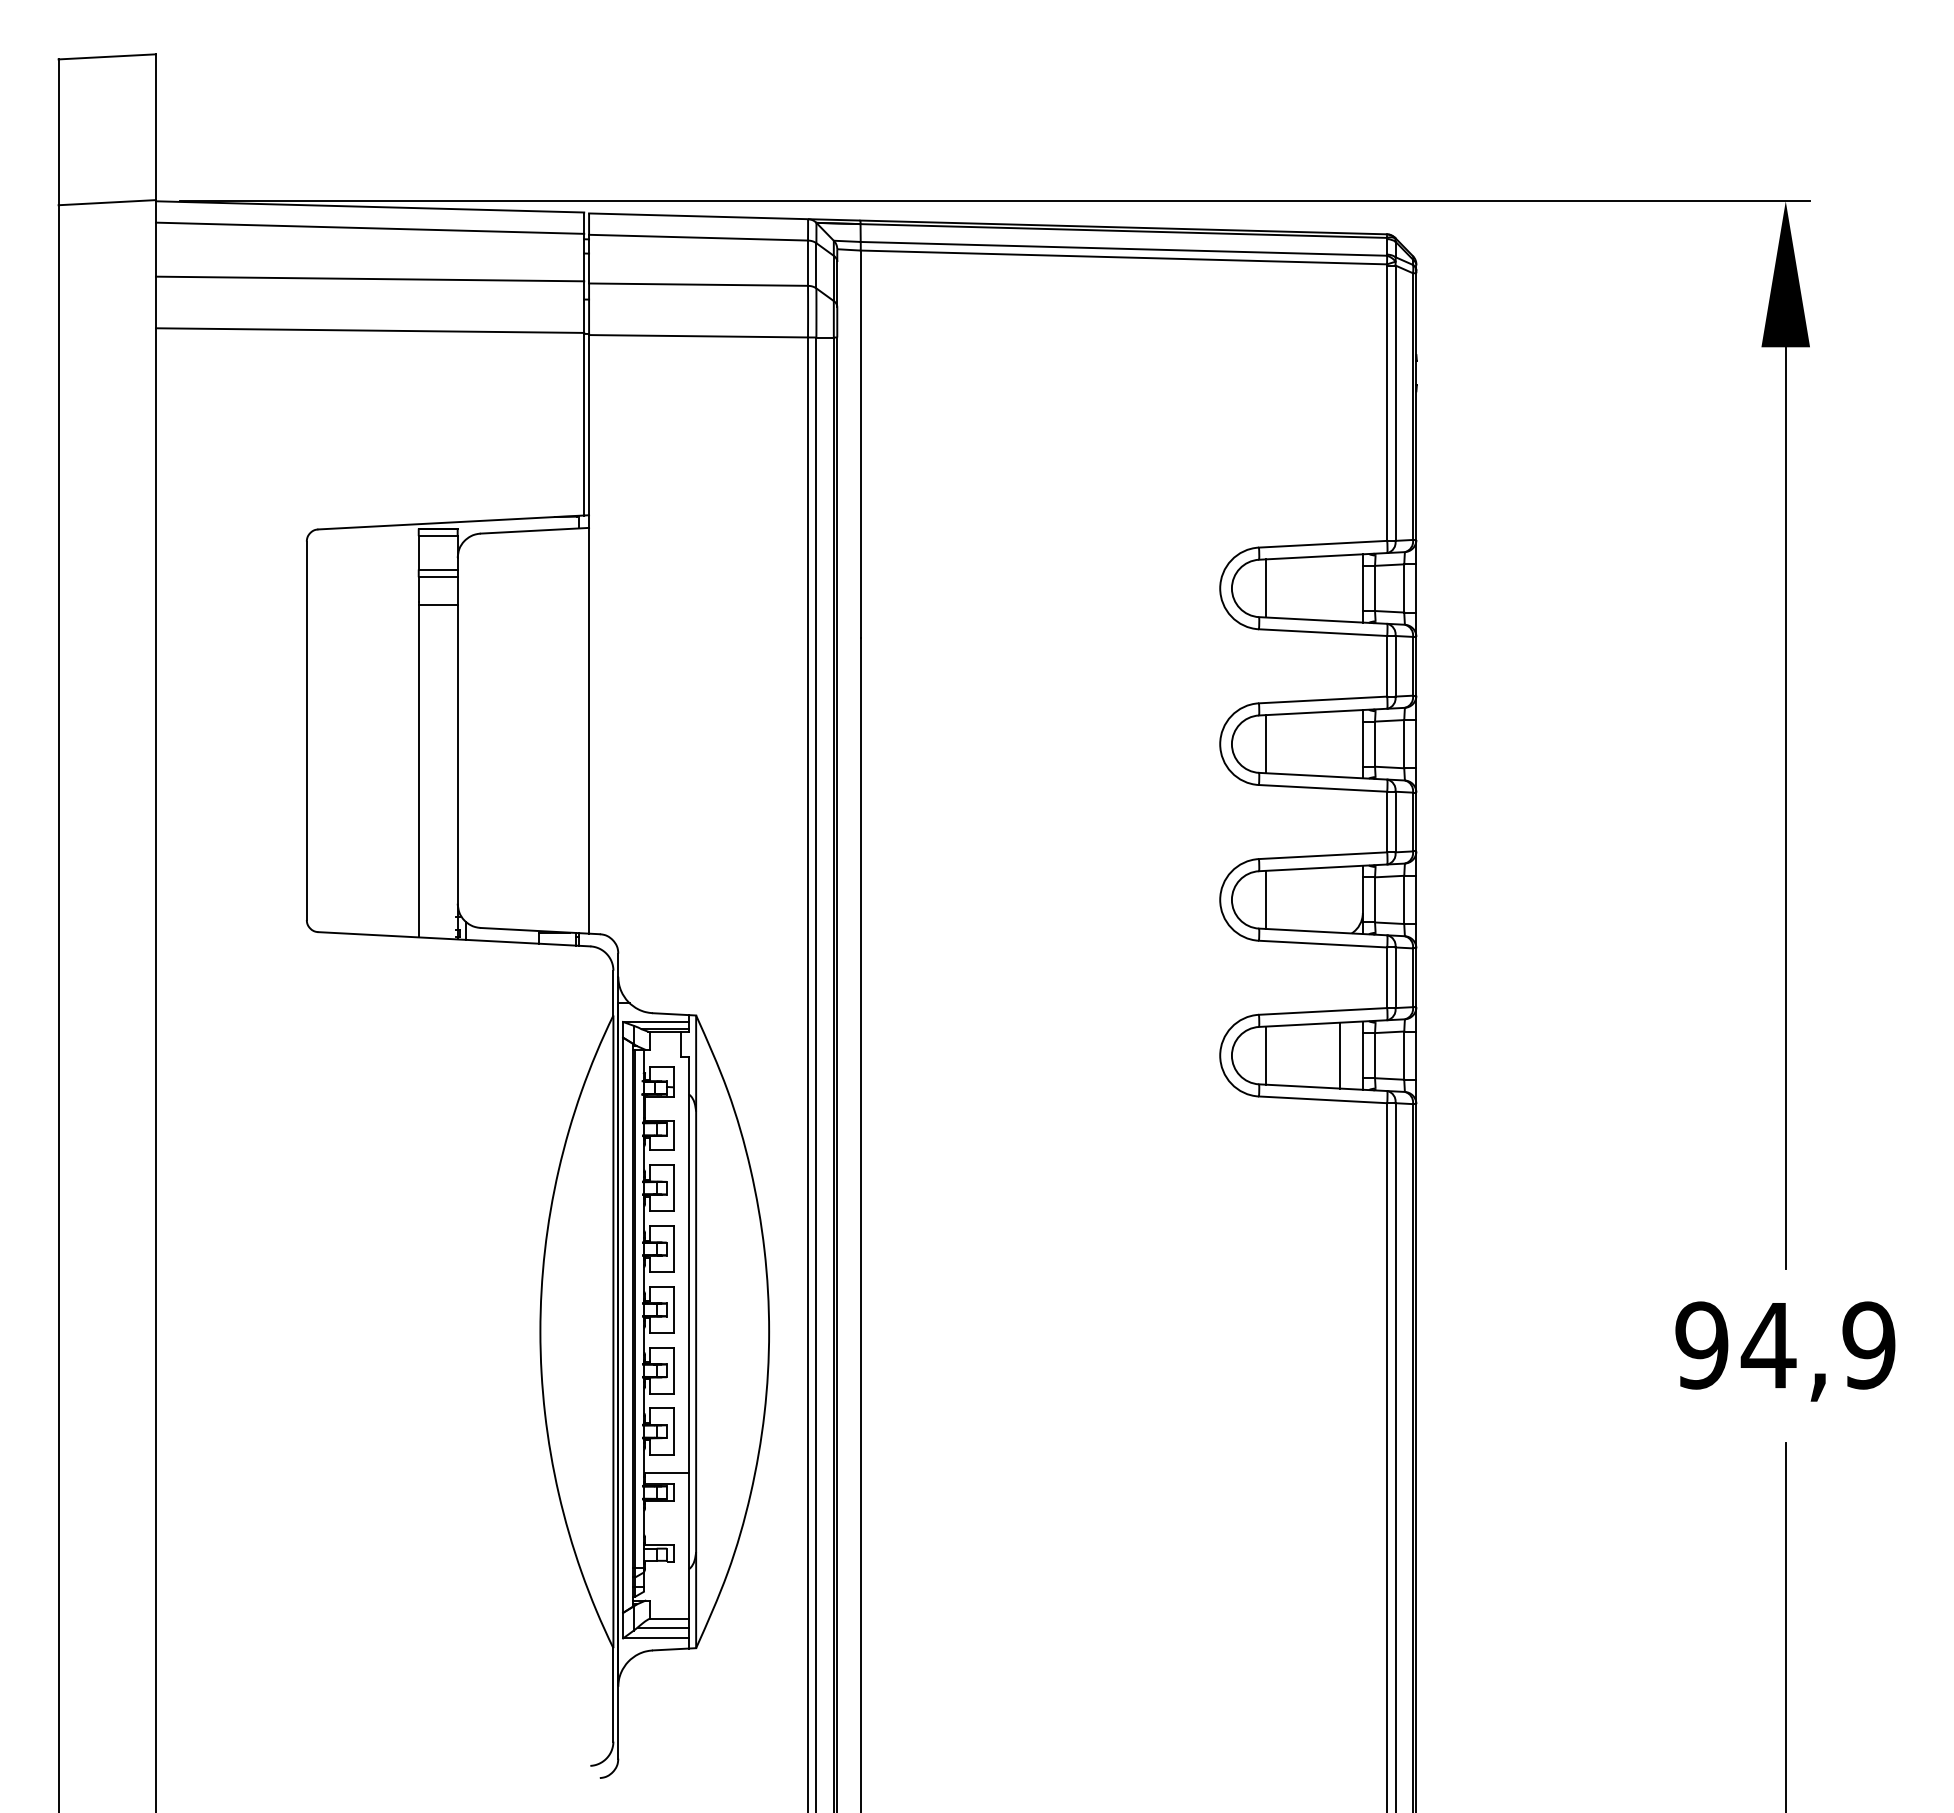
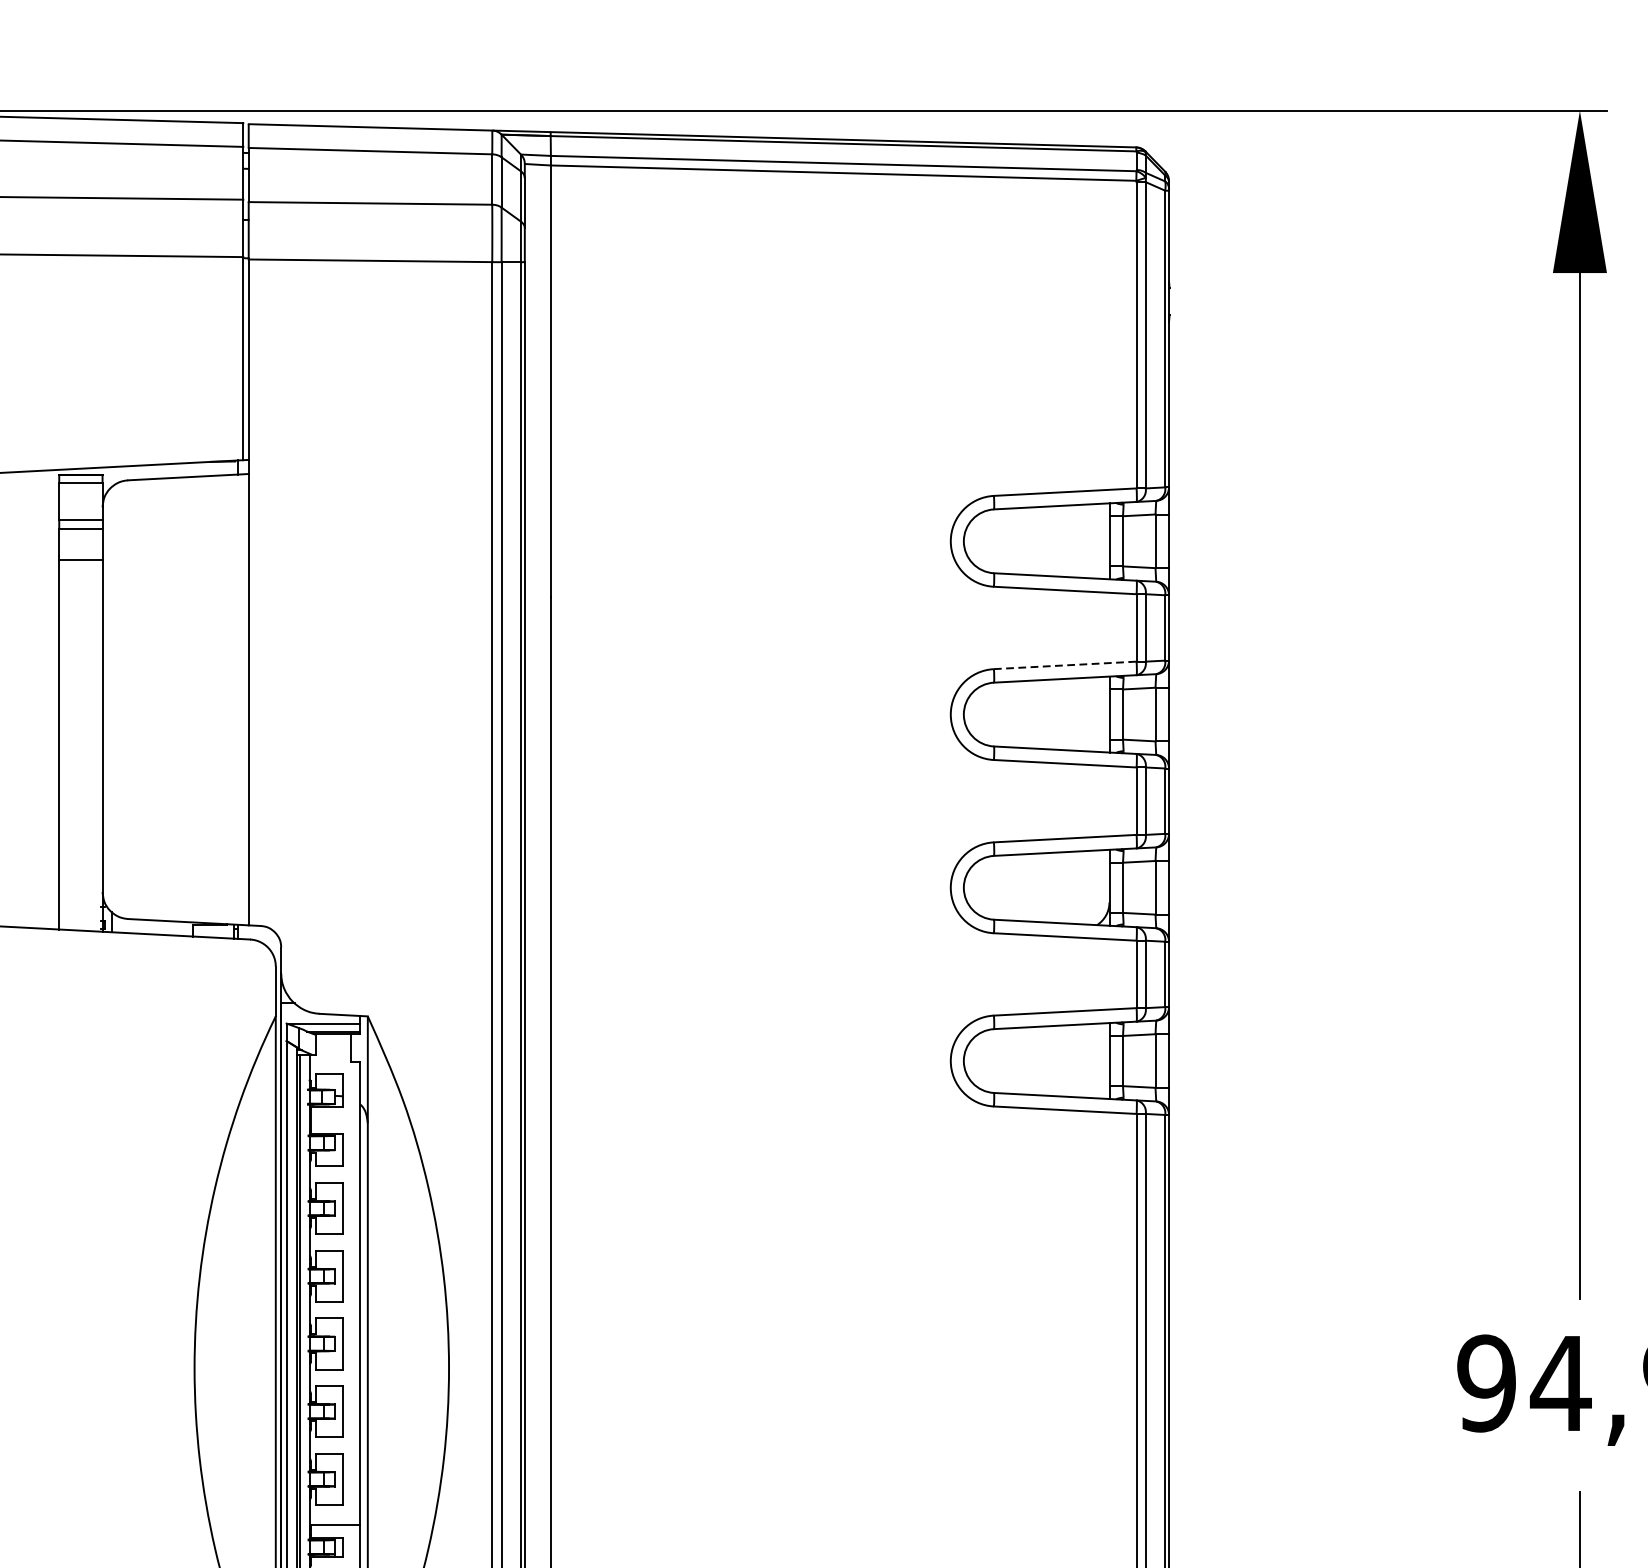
line: (1265, 588) -> (1001, 541), removed
line: (1323, 699) -> (1065, 664), solid -> dashed
line: (1265, 744) -> (1001, 714), removed
line: (1265, 899) -> (1001, 887), removed
line: (1265, 1055) -> (1001, 1060), removed
line: (1339, 1055) -> (1083, 1060), removed

